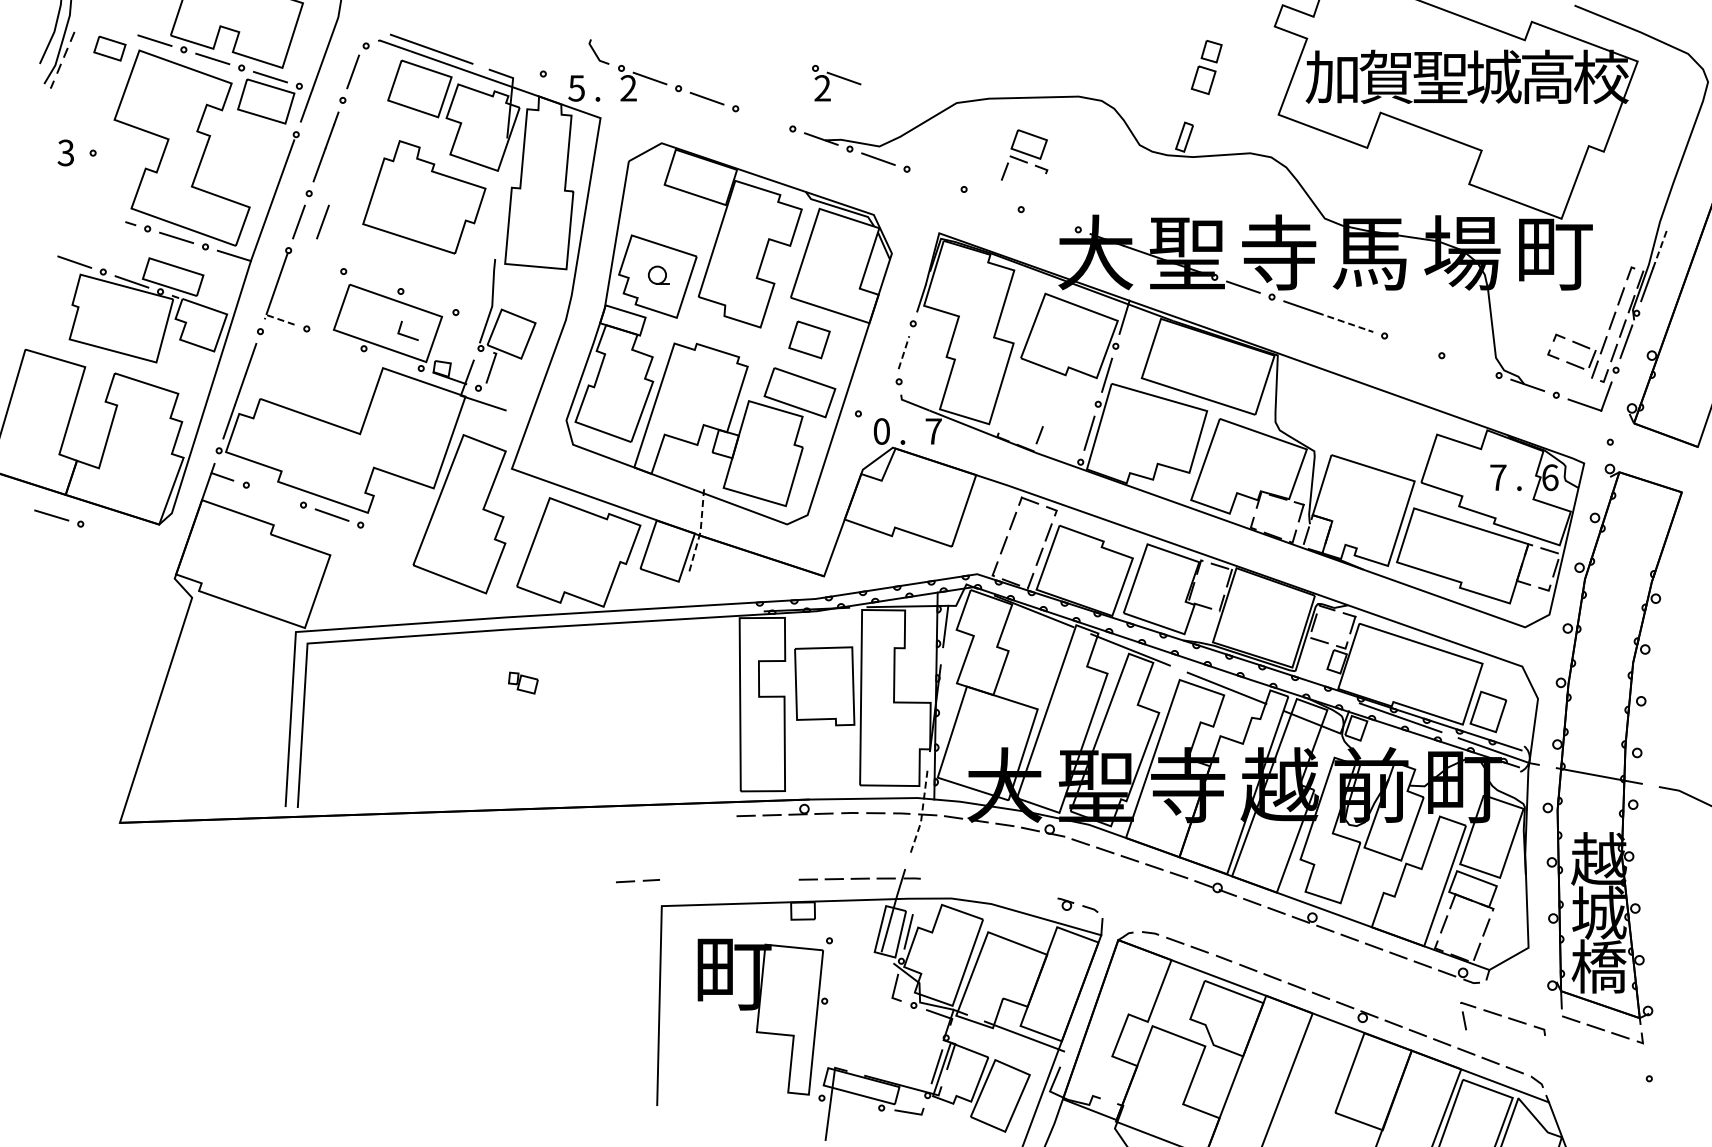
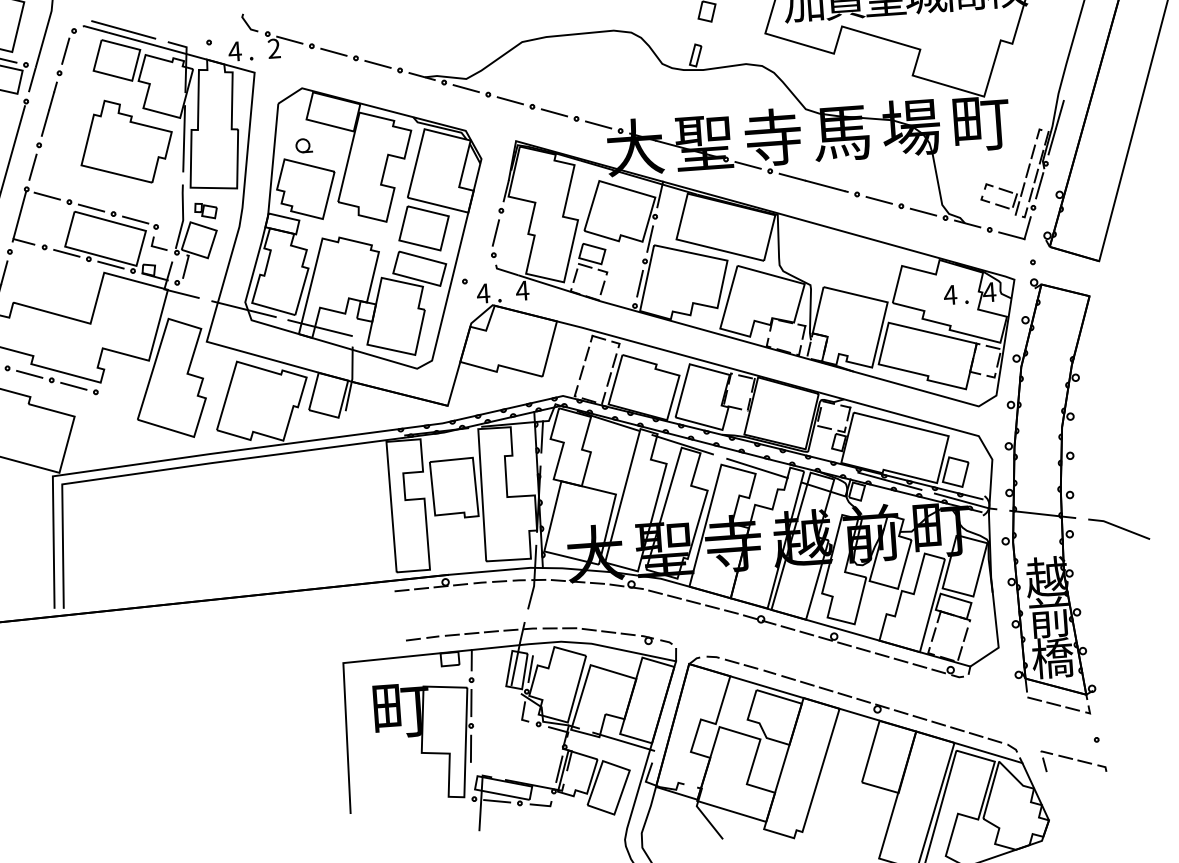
part: (837, 77) -> (430, 29), removed
text: (576, 88) -> (234, 51), 5 -> 4
line: (763, 118) -> (377, 64), added
part: (1024, 154) -> (589, 261), moved
line: (935, 179) -> (510, 100), added
line: (500, 198) -> (183, 138), added
line: (992, 199) -> (554, 112), added
line: (1049, 219) -> (598, 124), added
line: (322, 221) -> (50, 165), removed
line: (1660, 249) -> (1060, 114), dashed -> solid
line: (314, 261) -> (46, 196), added
part: (658, 274) -> (303, 145), moved
line: (372, 281) -> (91, 208), added
line: (429, 301) -> (135, 220), added
line: (277, 318) -> (22, 241), dashed -> solid
line: (1343, 321) -> (825, 185), dashed -> solid
line: (405, 334) -> (157, 246), moved
line: (335, 338) -> (66, 253), added
part: (809, 339) -> (424, 228), size x1.67
line: (1412, 345) -> (878, 200), added
line: (904, 352) -> (496, 232), dashed -> solid
line: (392, 358) -> (110, 265), added
line: (1470, 365) -> (923, 212), added
line: (564, 429) -> (244, 309), added
text: (881, 431) -> (483, 293), 0 -> 4
text: (933, 431) -> (522, 290), 7 -> 4
line: (662, 461) -> (319, 328), added
text: (1498, 477) -> (950, 294), 7 -> 4
text: (1549, 477) -> (989, 292), 6 -> 4
line: (274, 494) -> (29, 373), added
line: (700, 531) -> (352, 378), dashed -> solid
part: (523, 682) -> (206, 210), moved
line: (922, 811) -> (534, 577), dashed -> solid
line: (635, 881) -> (420, 638), moved
part: (988, 887) -> (588, 631), added
text: (1599, 912) -> (1050, 617), 城 -> 前
line: (831, 914) -> (471, 660), added
line: (826, 970) -> (470, 702), added
part: (1502, 1018) -> (1073, 761), moved
line: (821, 1031) -> (470, 748), added
line: (851, 1102) -> (496, 800), added

